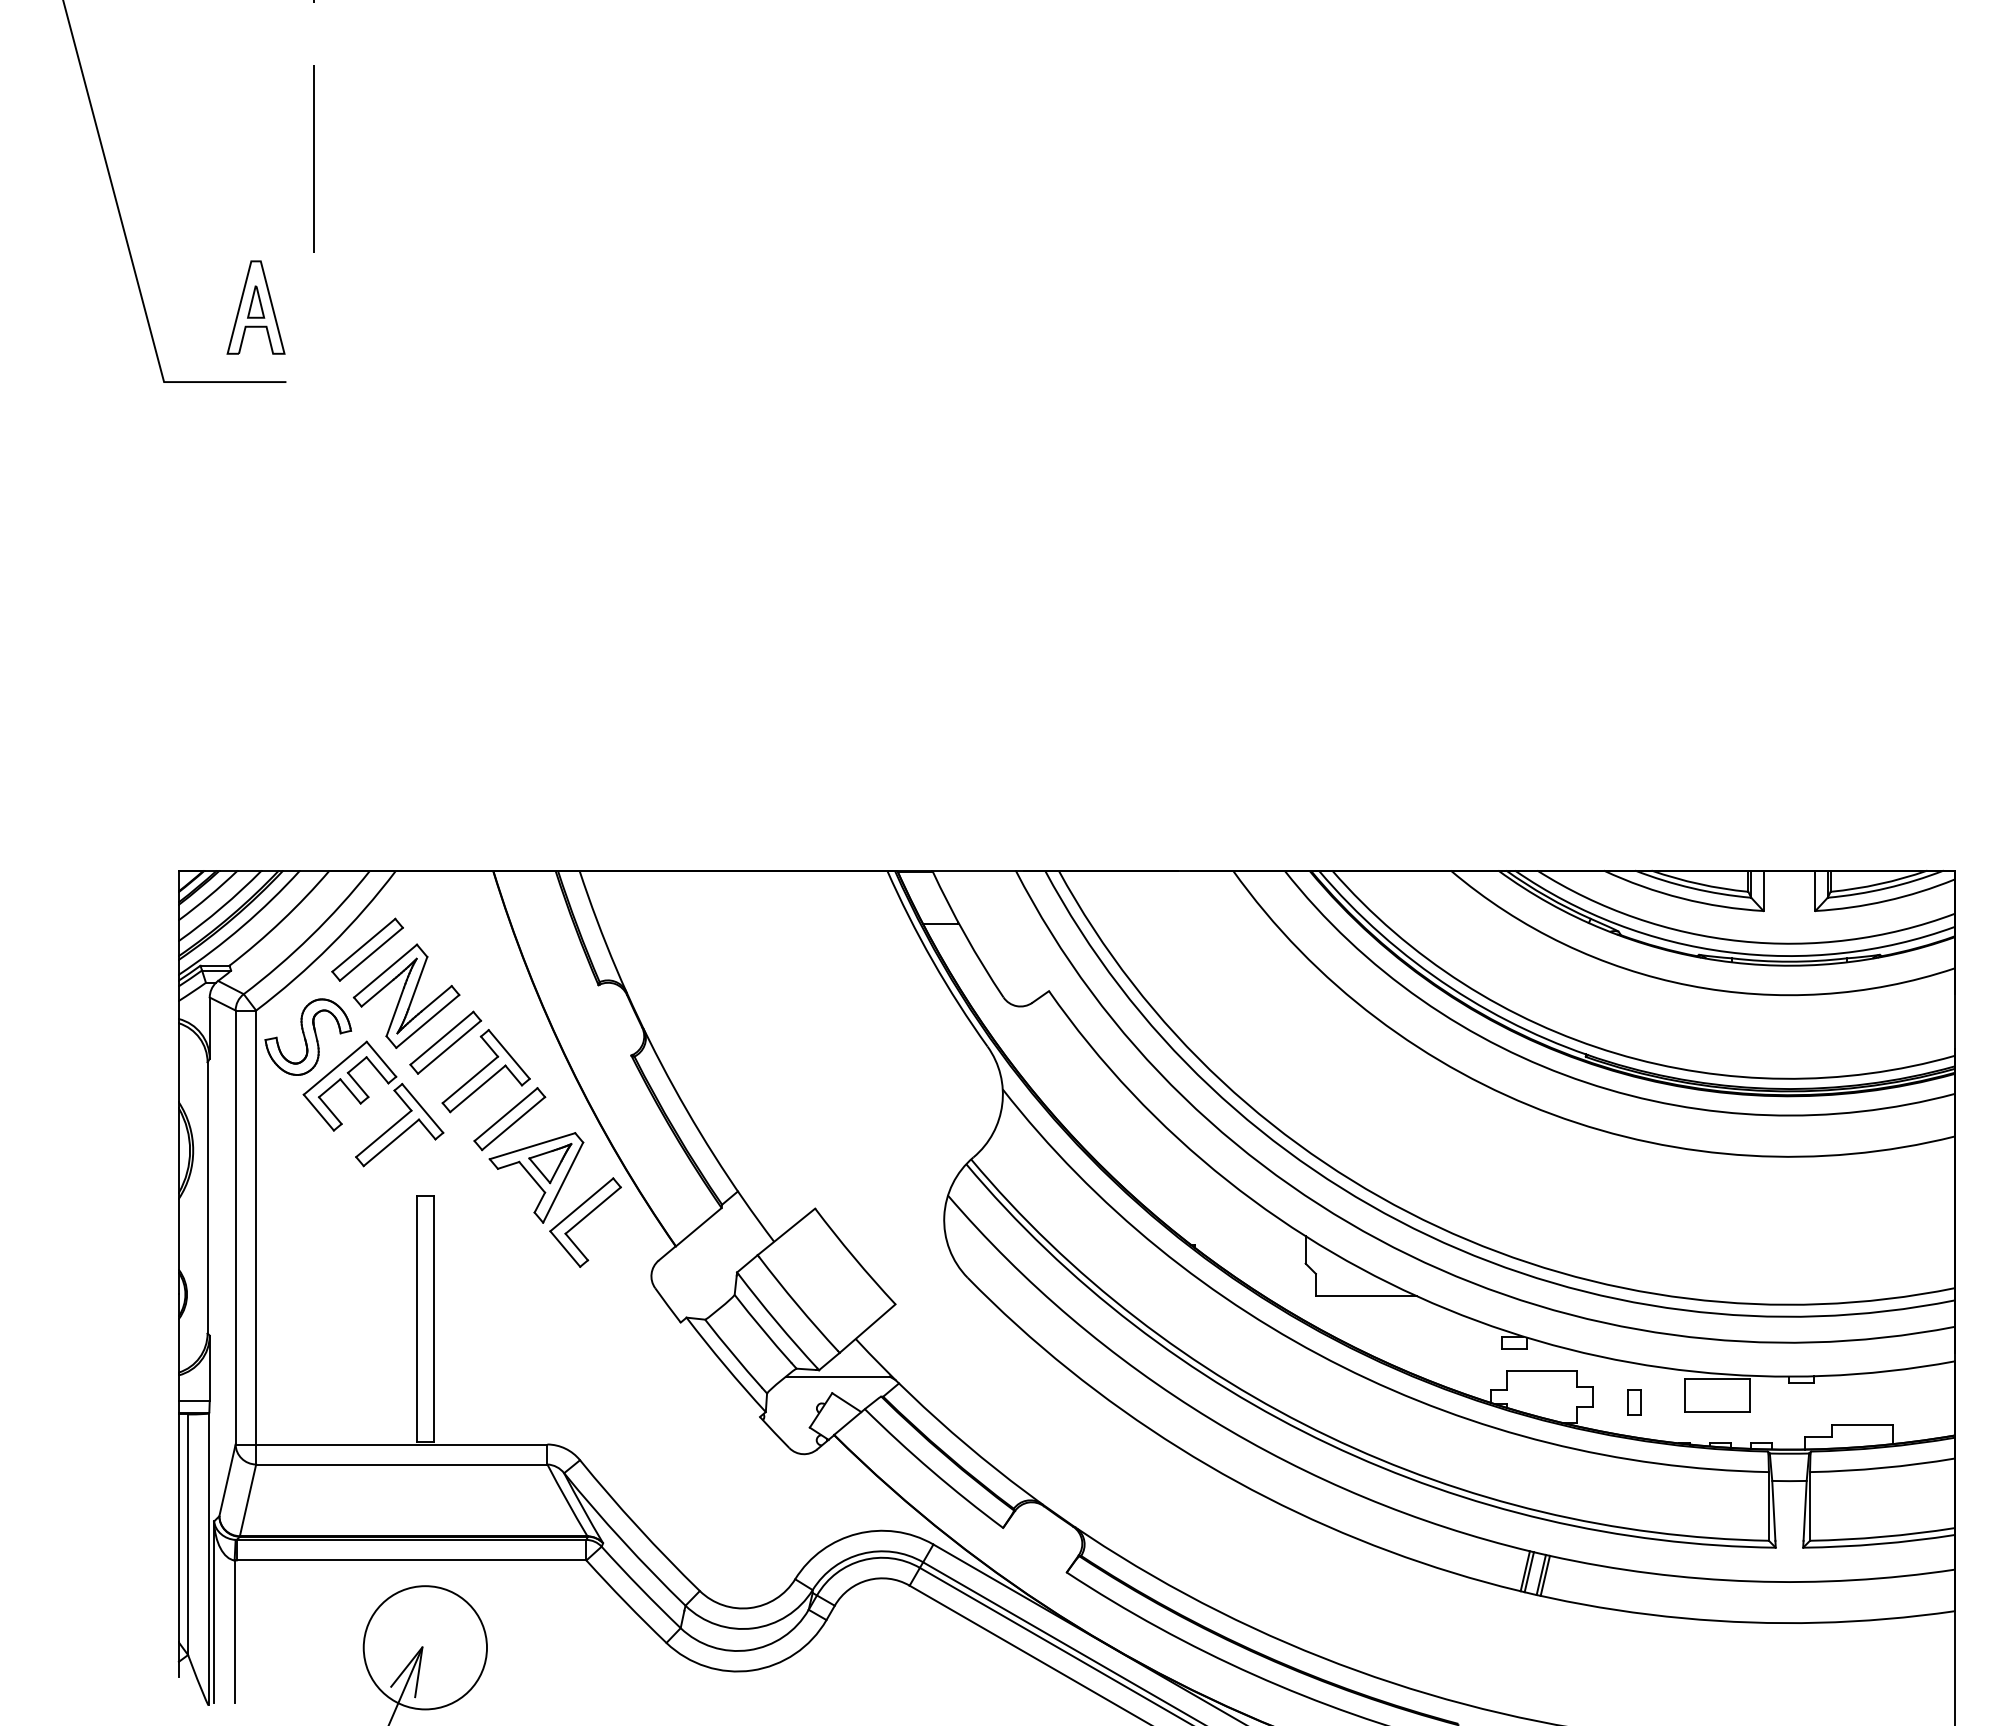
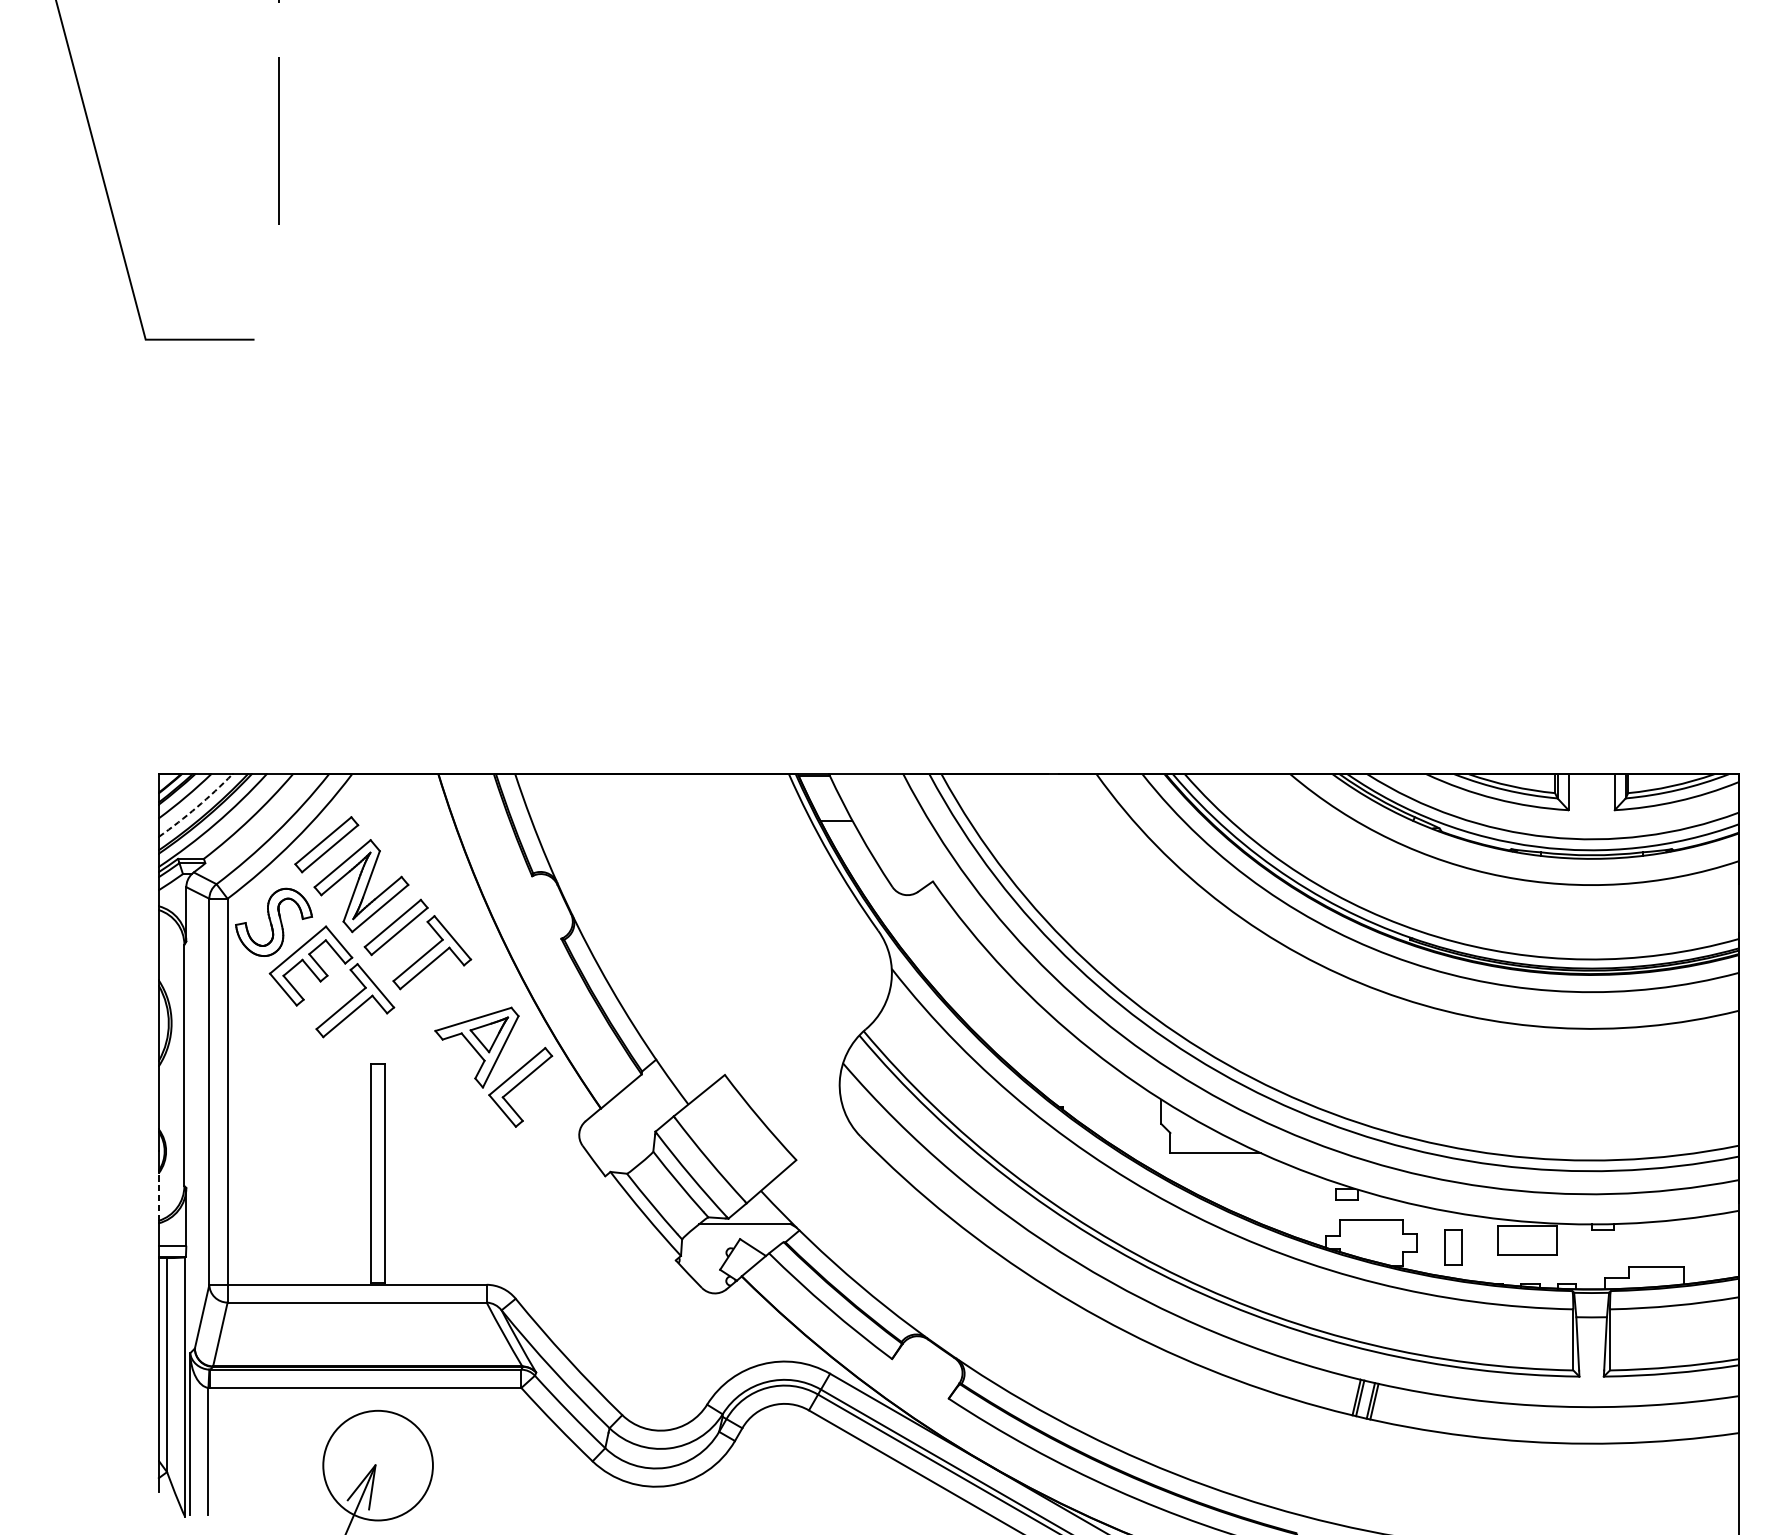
part: (255, 307) -> (227, 273), removed
arc: (221, 907) -> (196, 807), solid -> dashed
part: (509, 1119) -> (452, 995), removed
line: (178, 1345) -> (158, 1196), solid -> dashed
part: (1634, 1402) -> (1453, 1247), size x1.6

